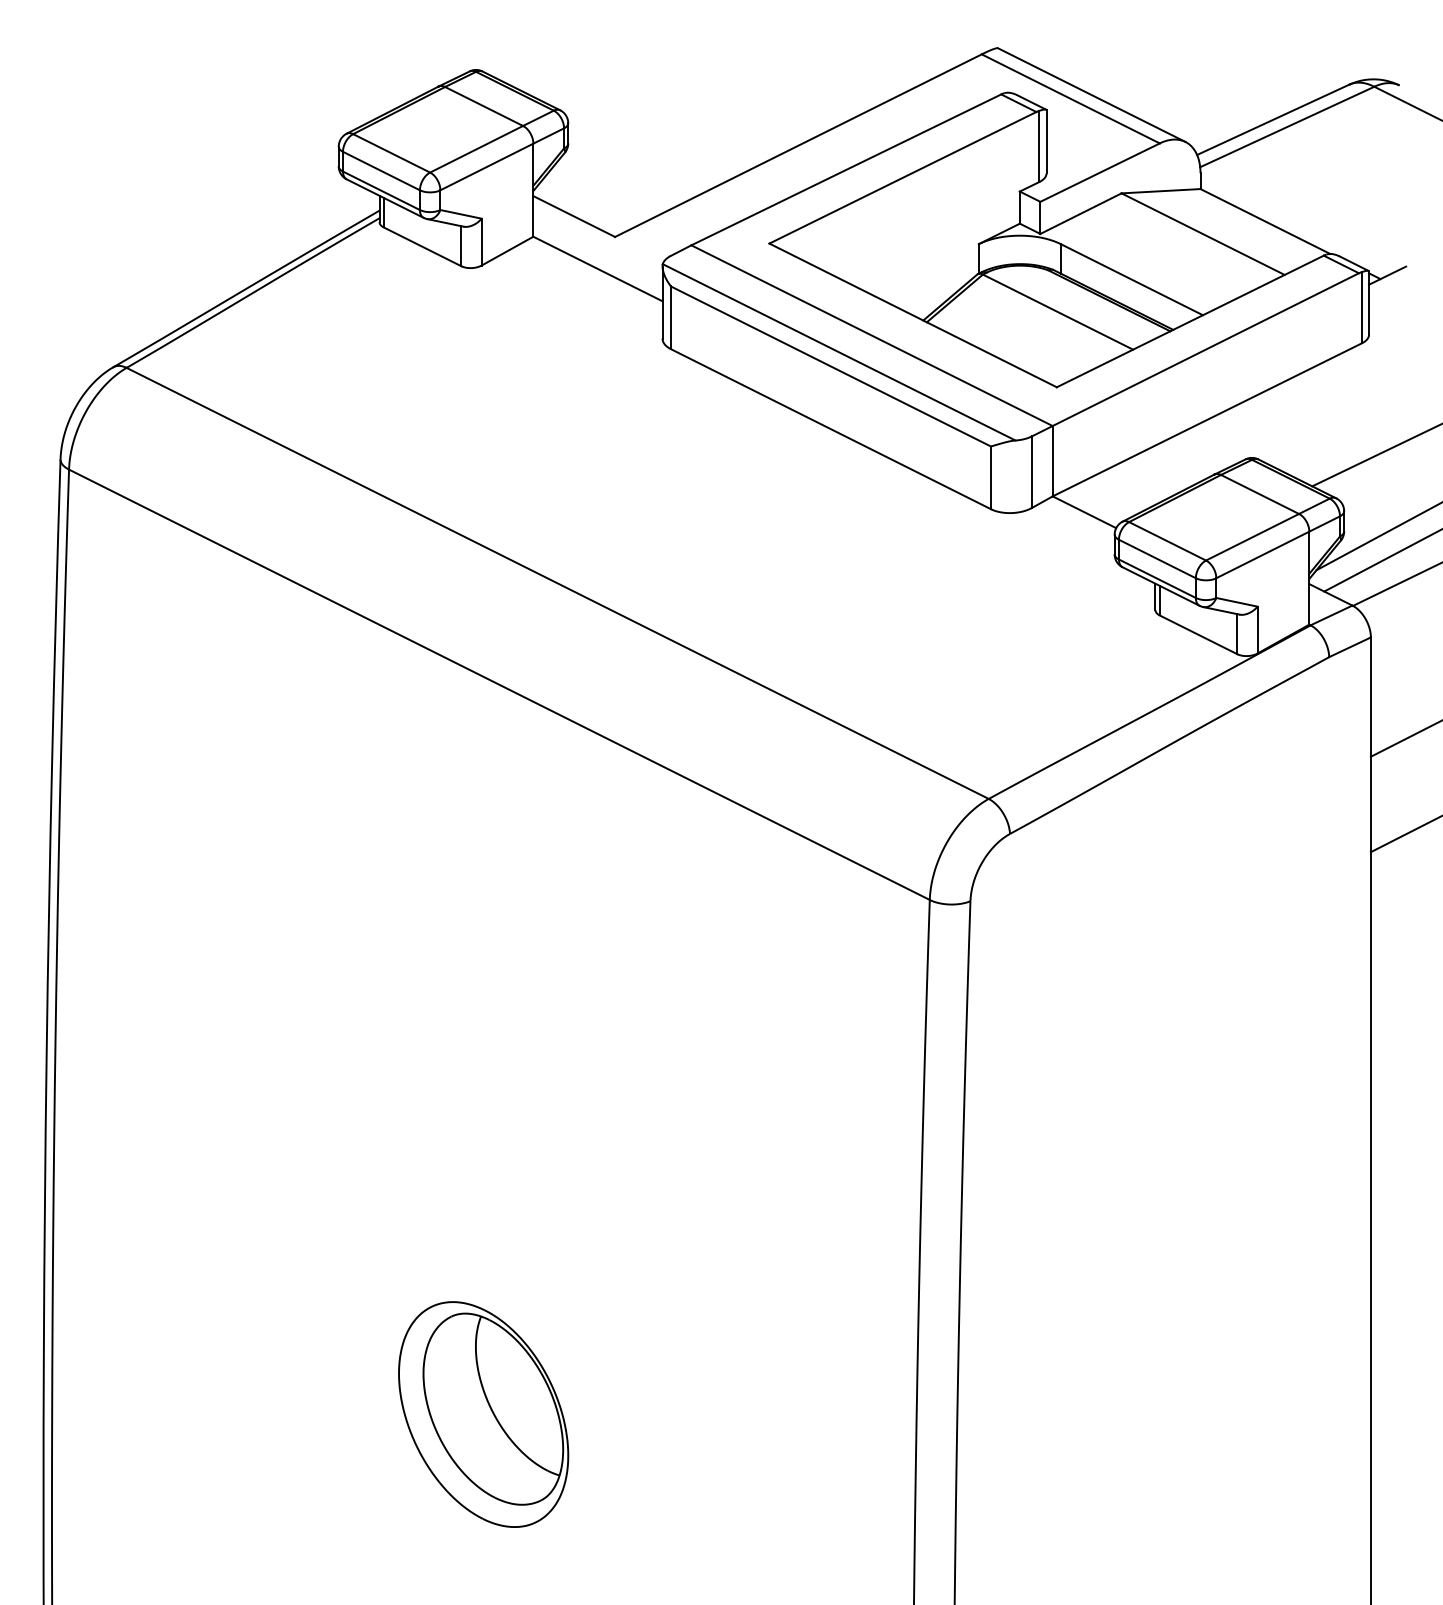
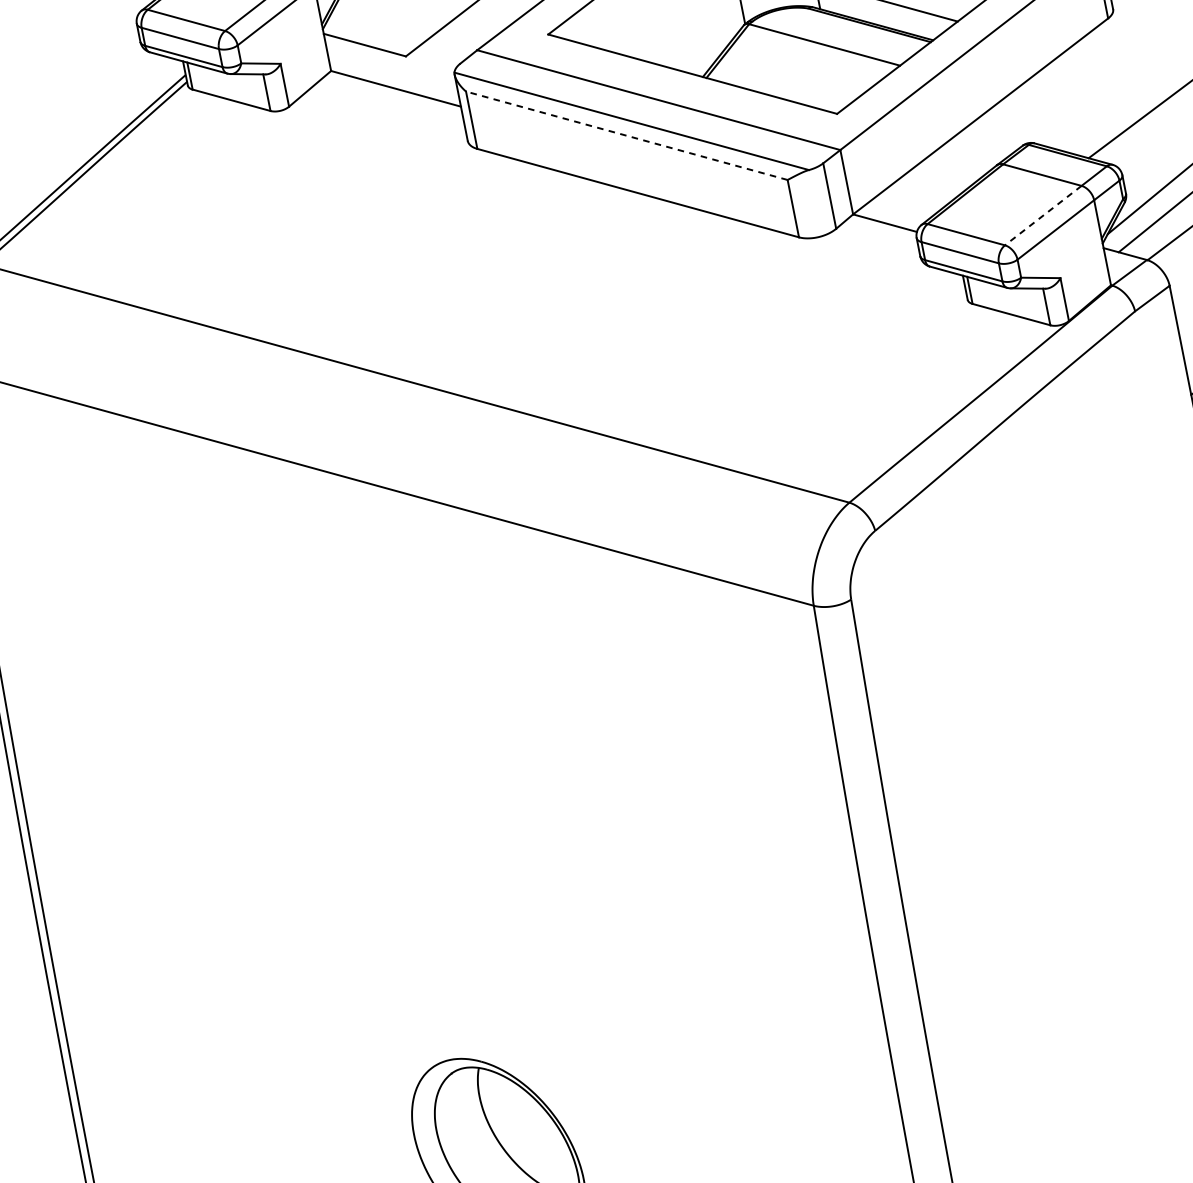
line: (831, 366) -> (627, 135), solid -> dashed
line: (1252, 537) -> (1043, 215), solid -> dashed

